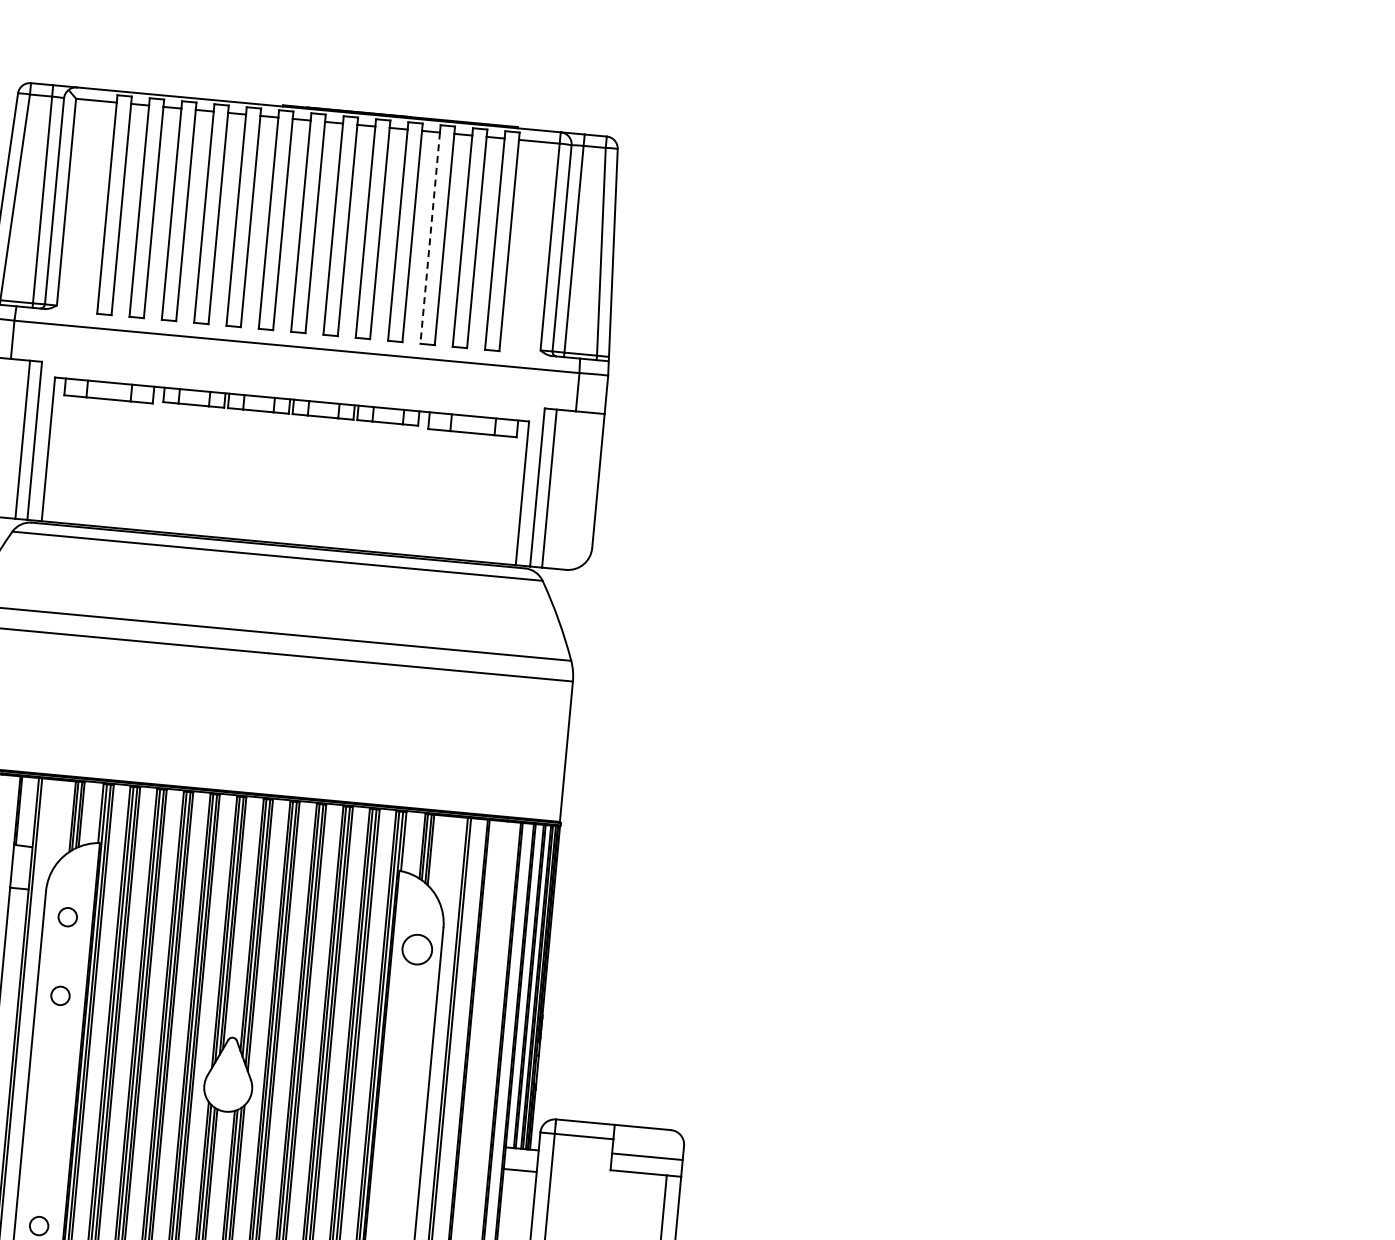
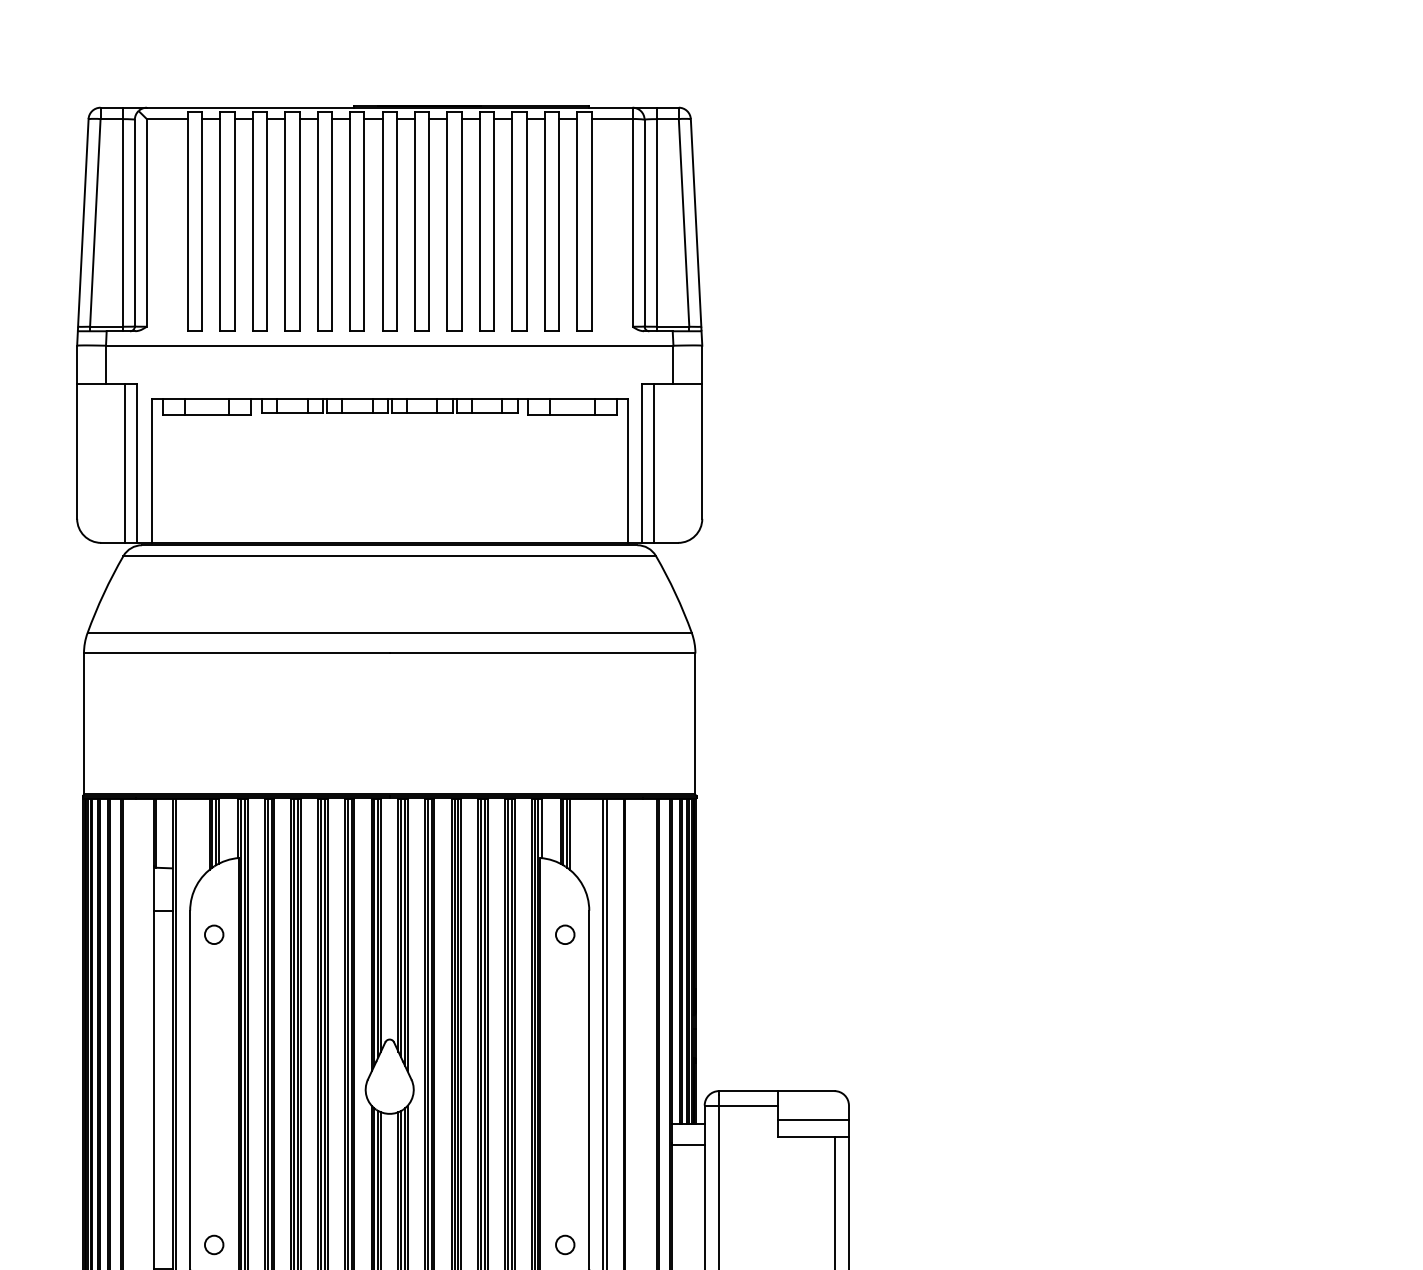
line: (430, 238) -> (512, 225), dashed -> solid
circle: (416, 949) -> (564, 934), size x0.62
circle: (60, 995) -> (214, 1013), removed

